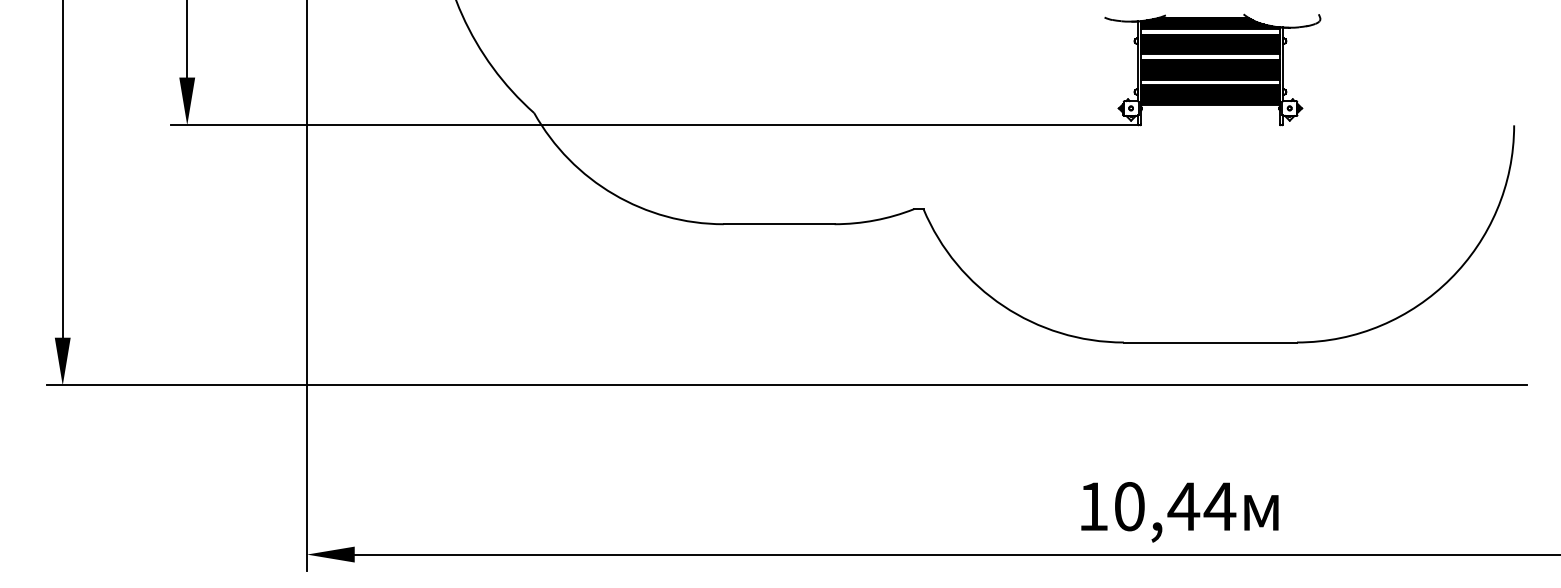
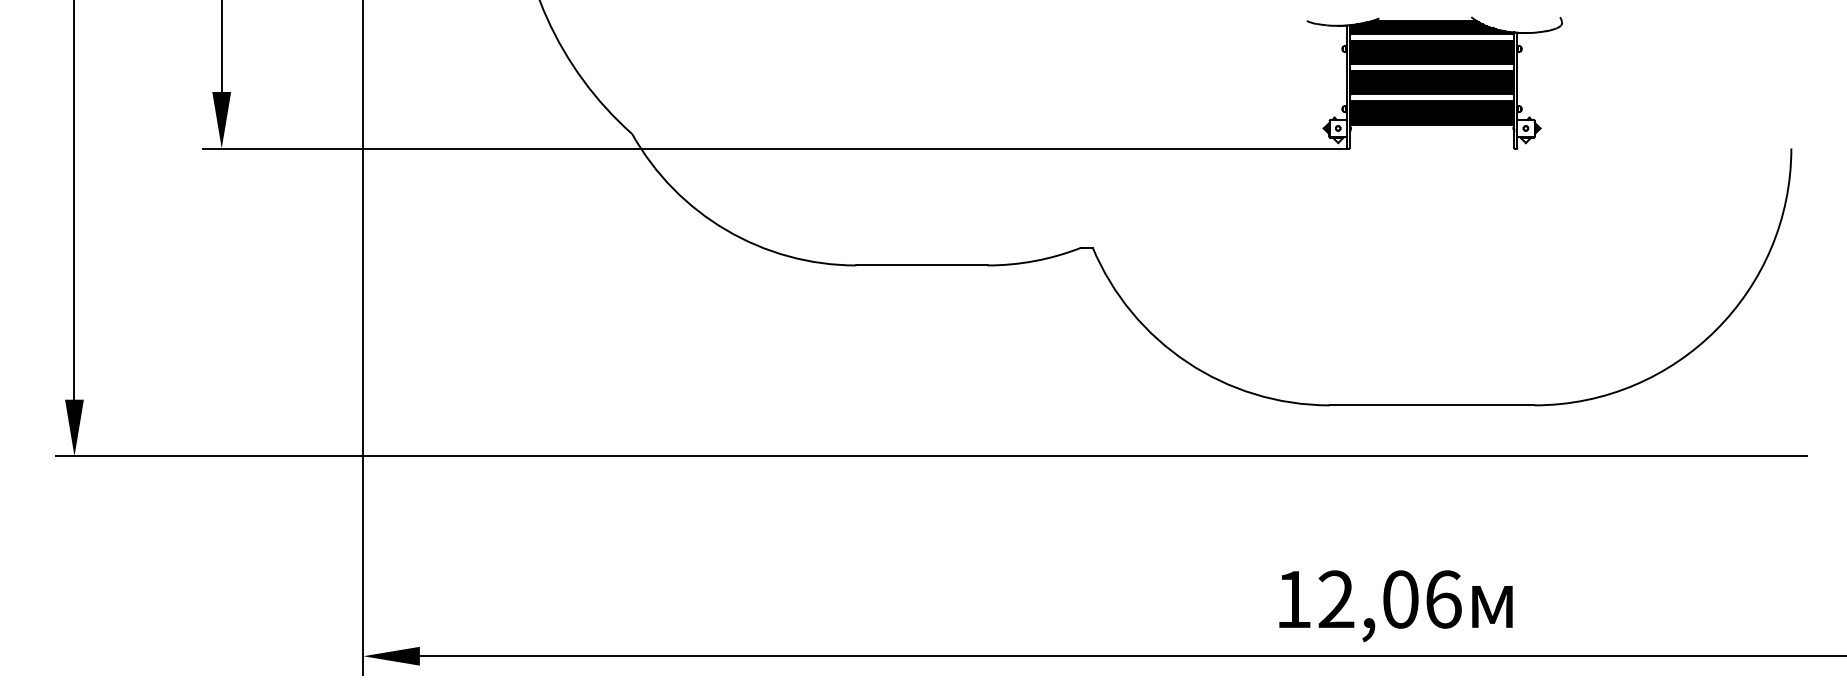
text: (1175, 506) -> (1390, 599), 10,44 -> 12,06

